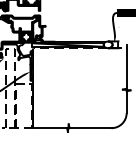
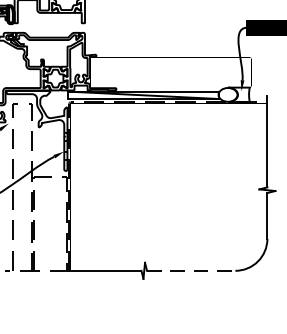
line: (90, 128) -> (191, 271), solid -> dashed

